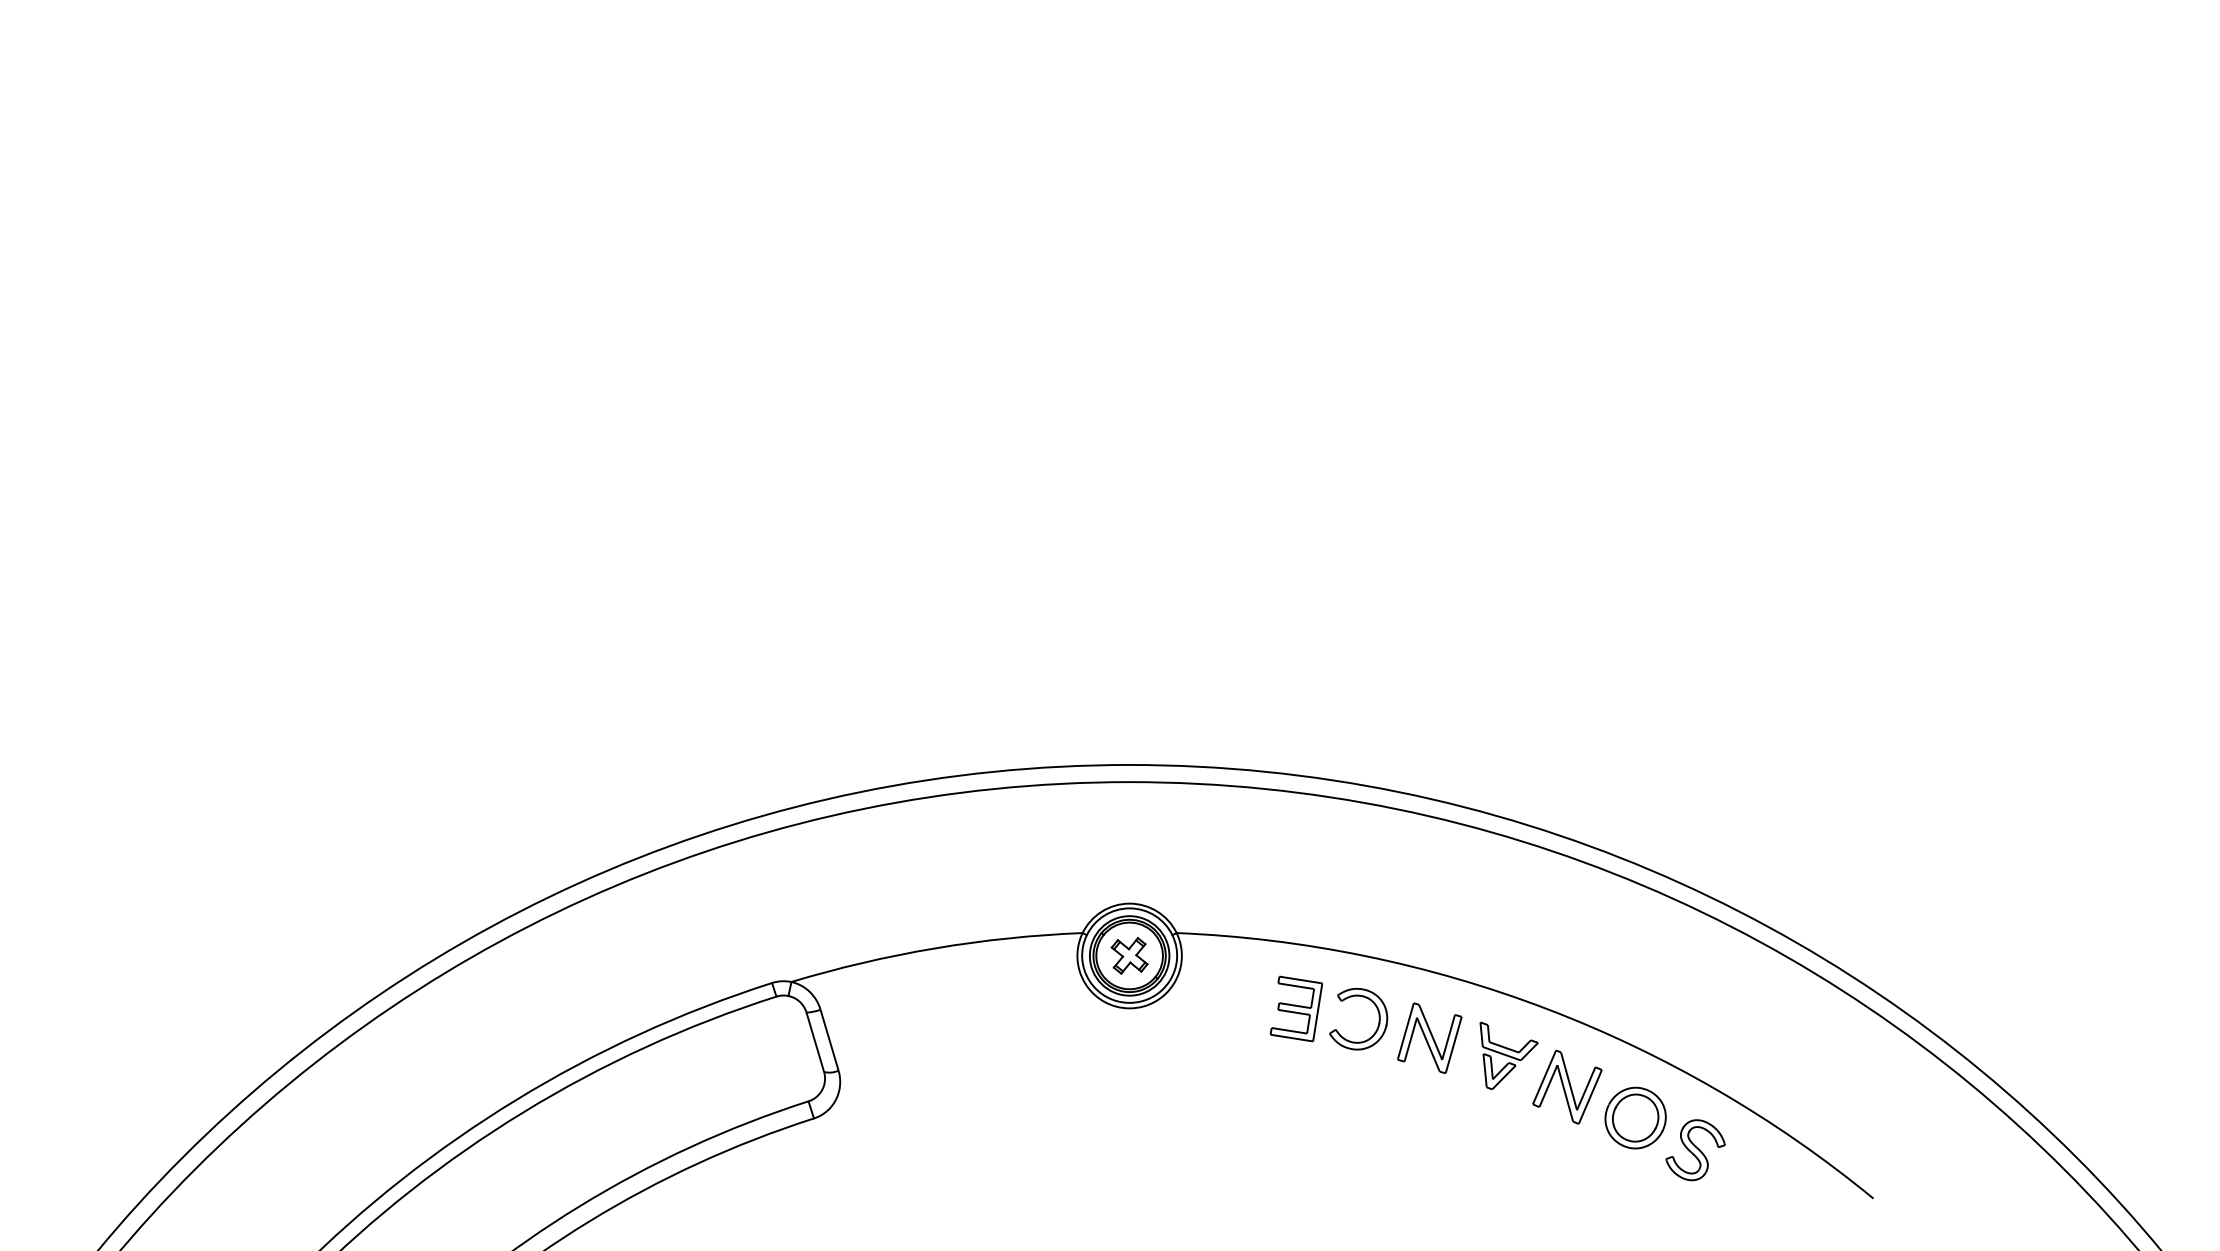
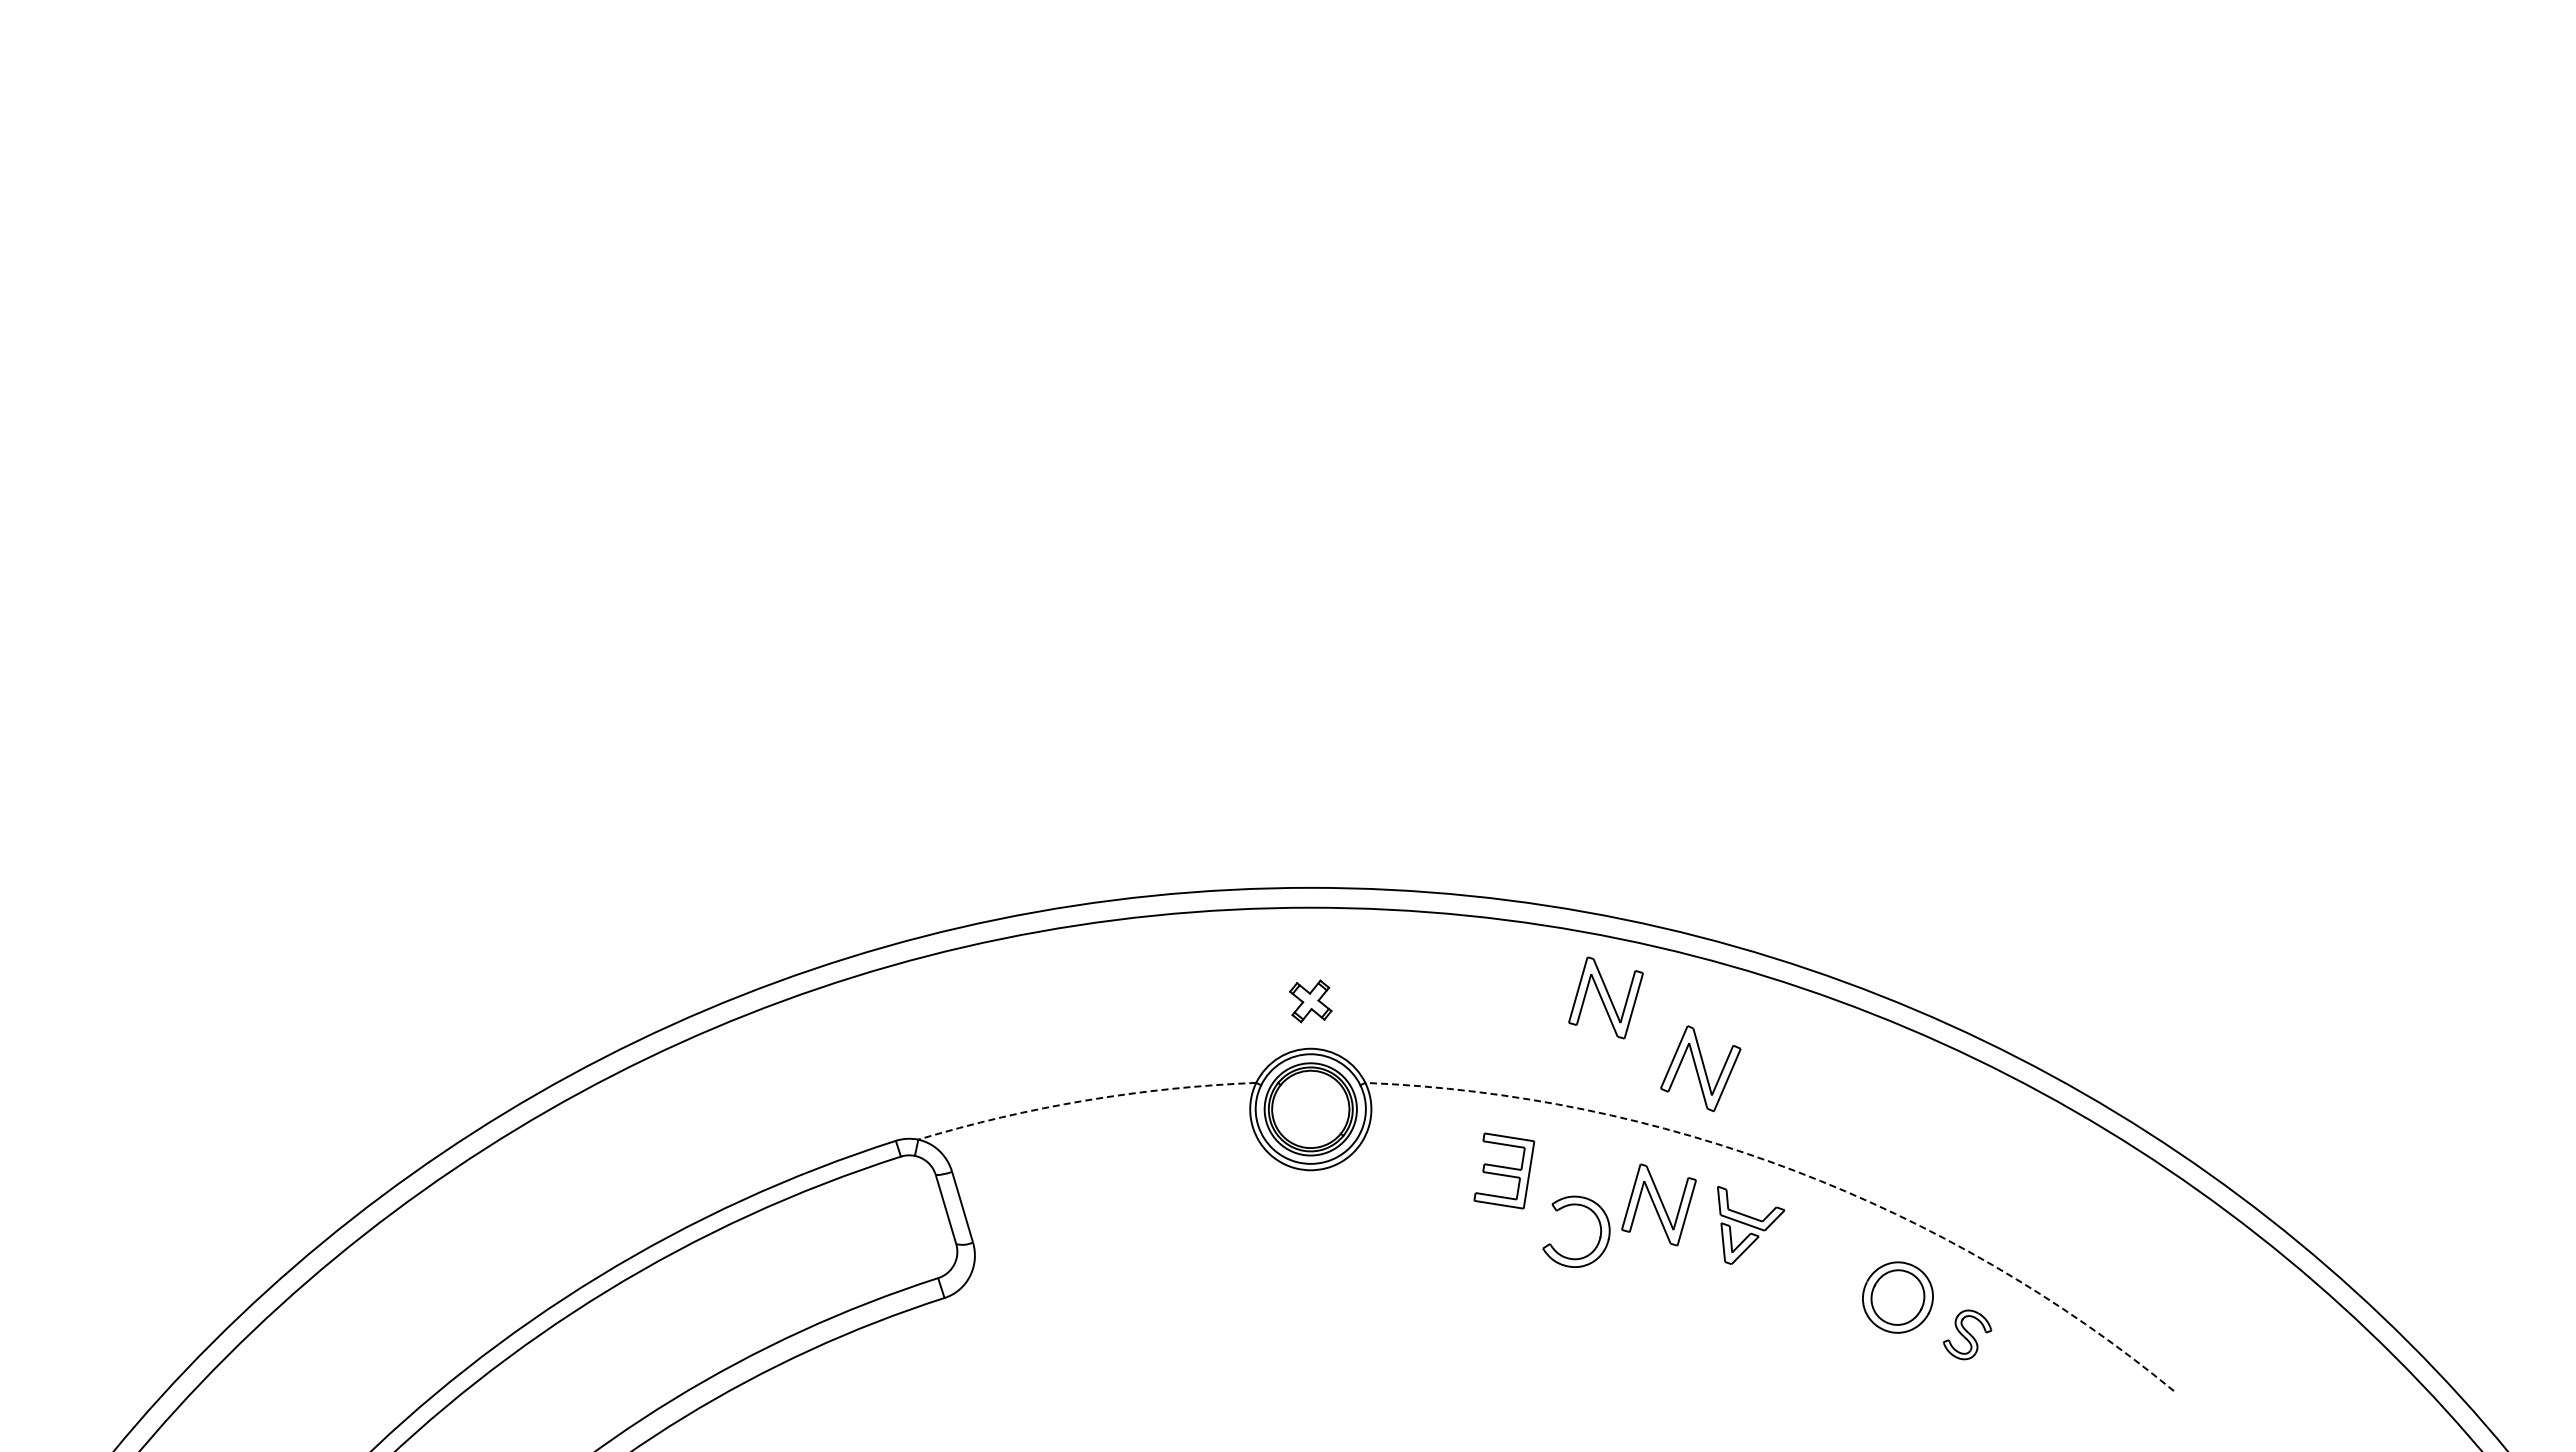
part: (1383, 859) -> (1605, 997), added
arc: (935, 948) -> (1085, 1100), solid -> dashed
part: (1129, 956) -> (1310, 1001), moved
arc: (1546, 1008) -> (1794, 1170), solid -> dashed
part: (1378, 1022) -> (1599, 1235), moved
part: (1567, 1086) -> (1700, 1068), moved
part: (1695, 1149) -> (1967, 1334), size x0.7

